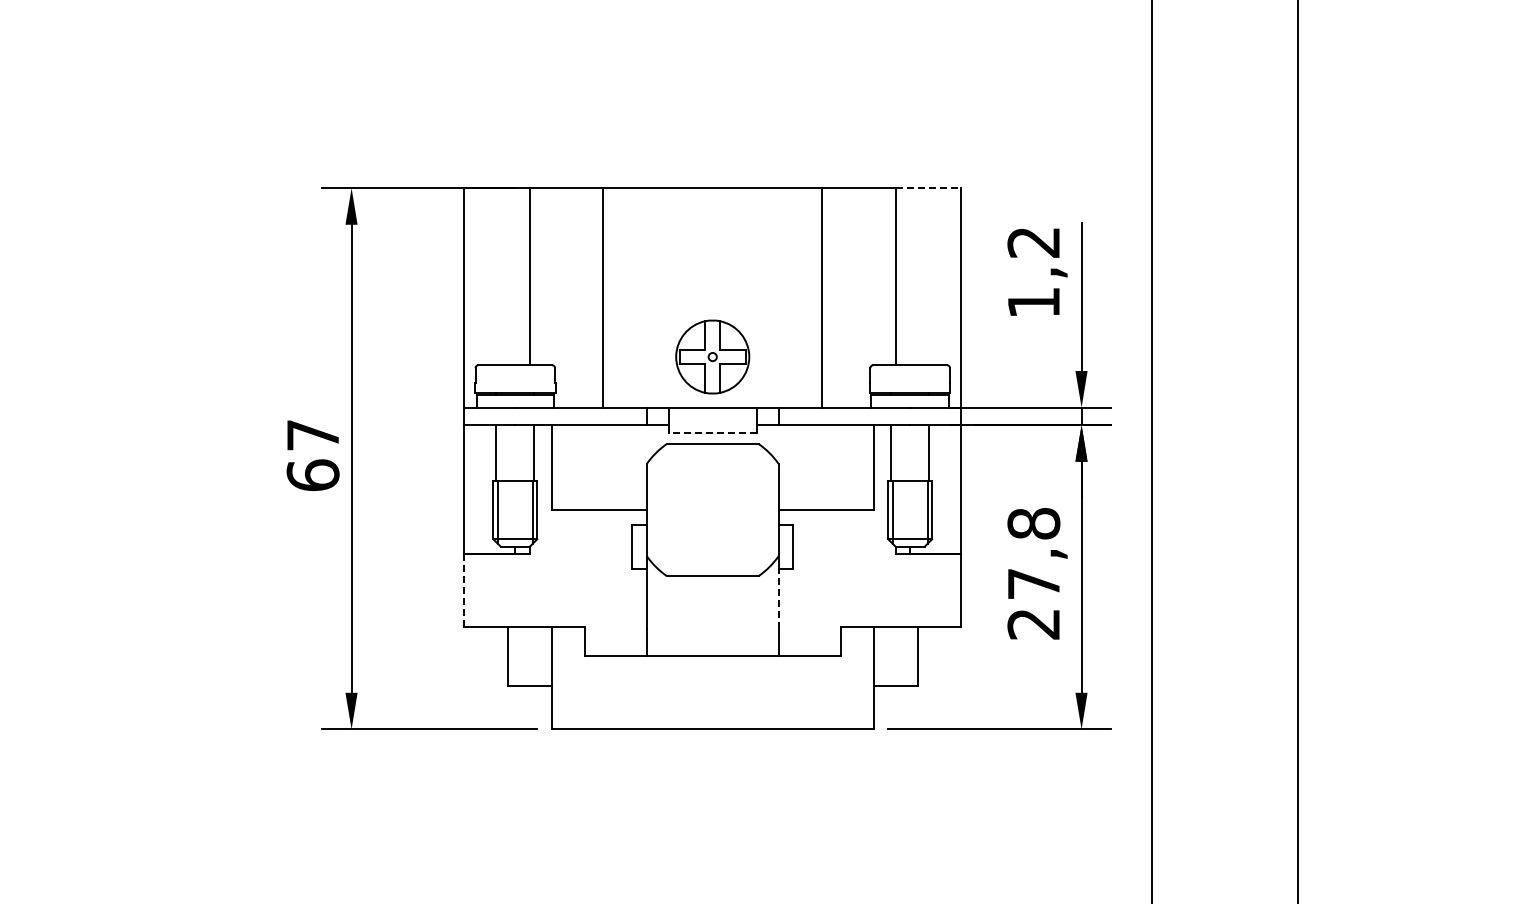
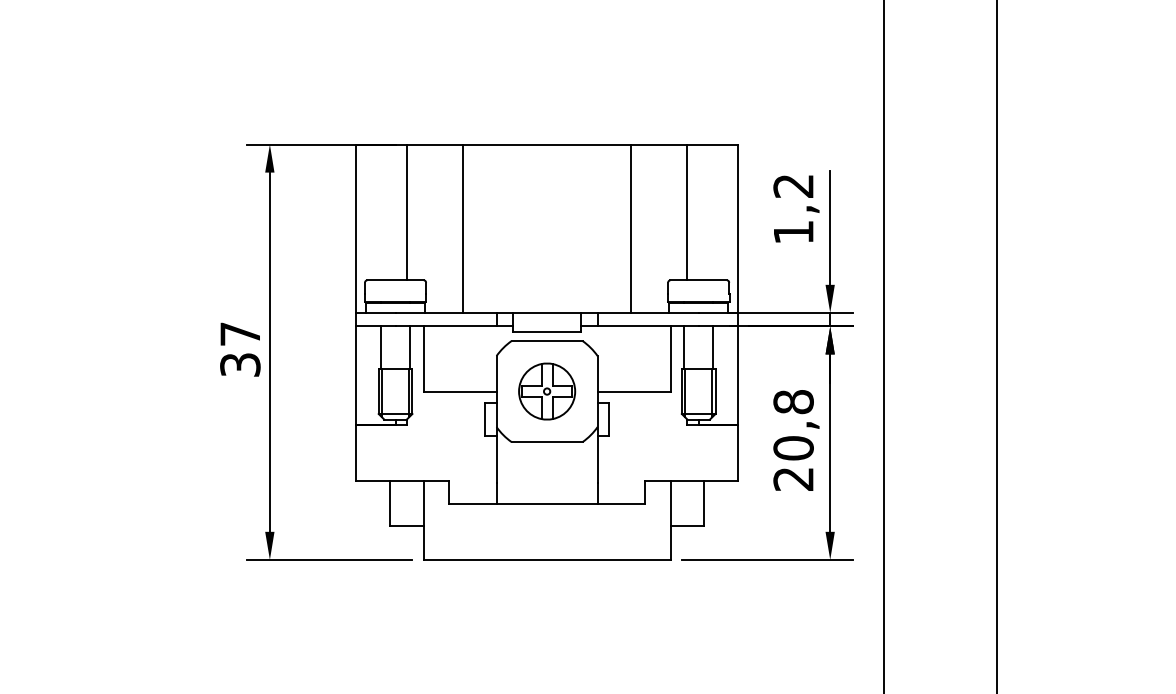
line: (928, 188) -> (712, 144), dashed -> solid
part: (712, 356) -> (546, 391), moved
line: (712, 432) -> (546, 332), dashed -> solid
text: (312, 474) -> (239, 364), 67 -> 37
text: (1033, 583) -> (793, 447), 27,8 -> 20,8
line: (464, 590) -> (356, 453), dashed -> solid
line: (778, 598) -> (597, 459), dashed -> solid

